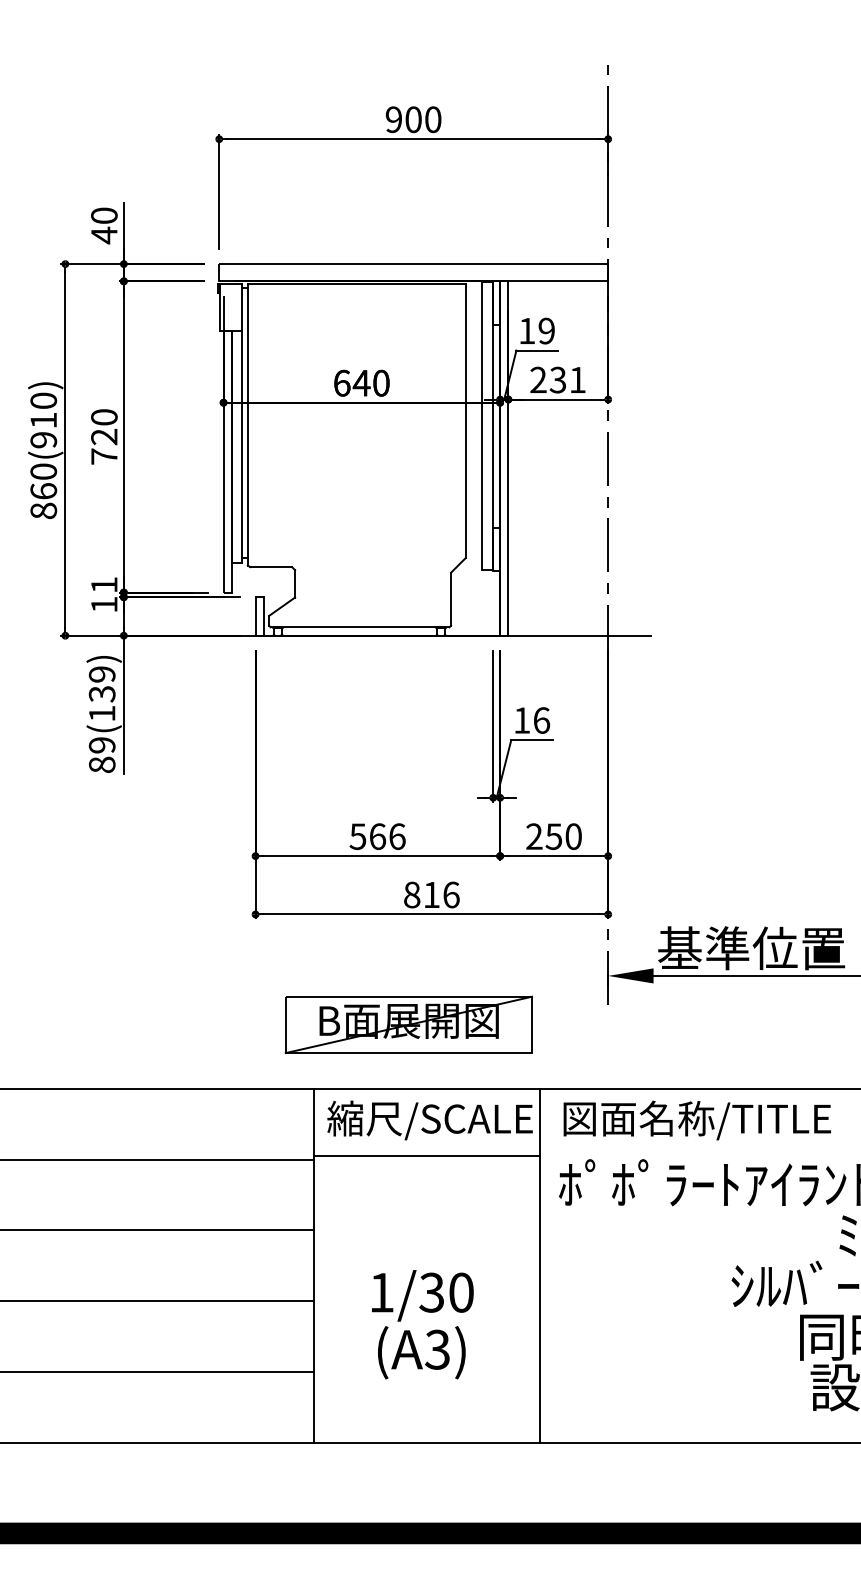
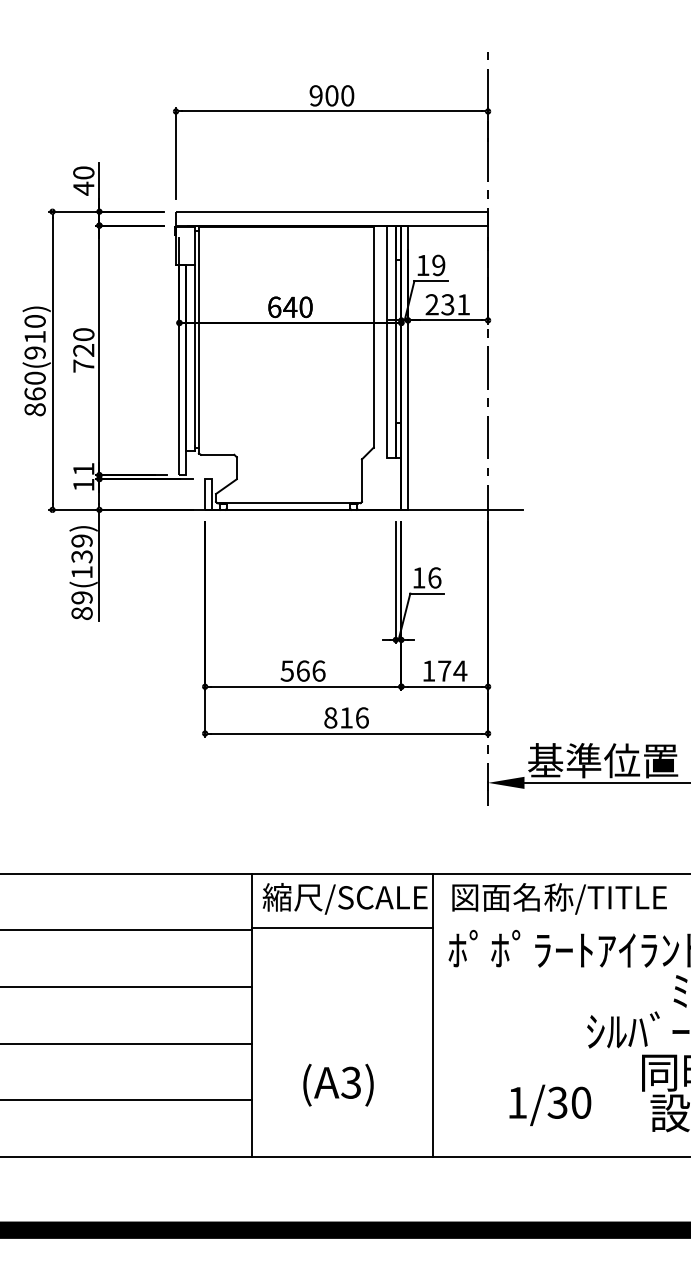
text: (554, 836) -> (444, 670), 250 -> 174
part: (408, 1024) -> (327, 821), removed
text: (422, 1295) -> (550, 1105), moved

